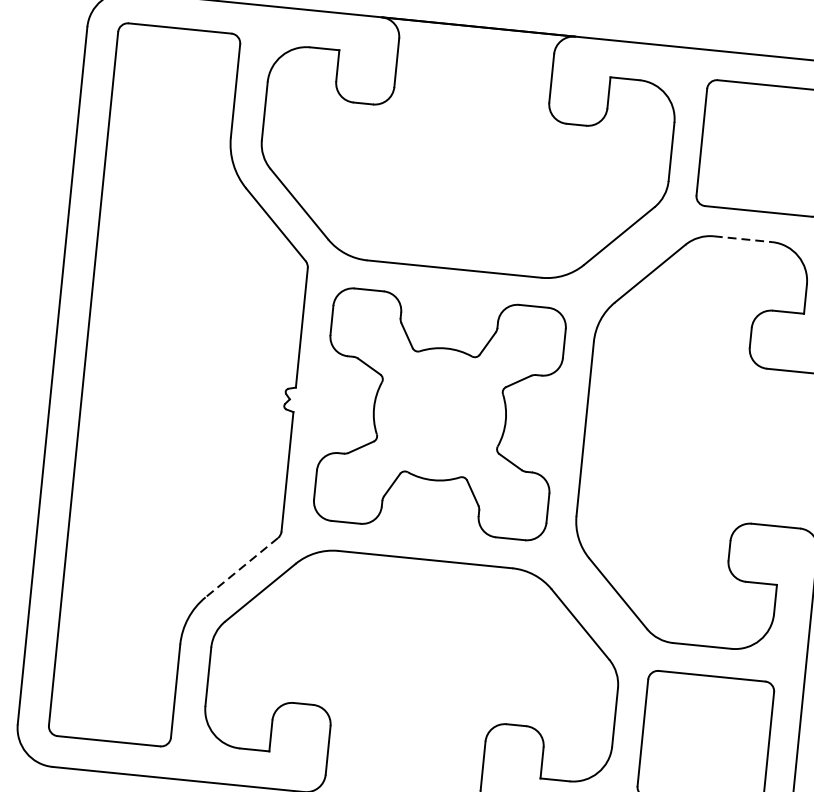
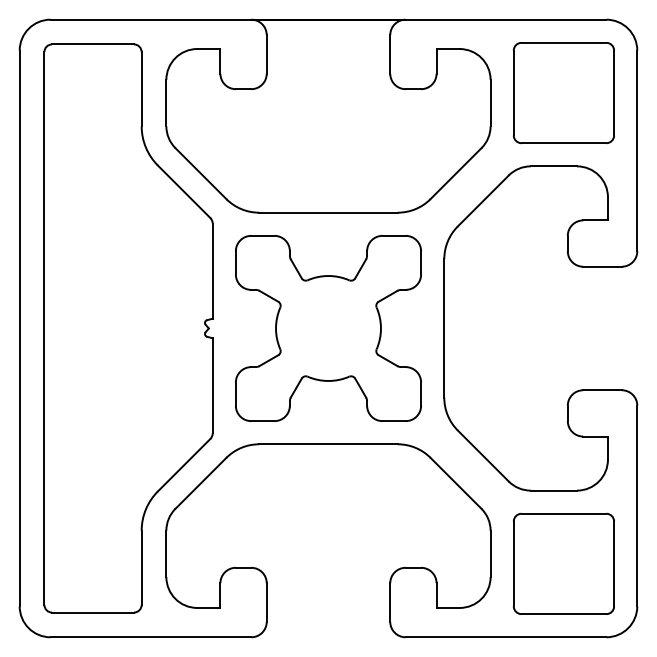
line: (743, 239) -> (554, 166), dashed -> solid
line: (240, 568) -> (183, 465), dashed -> solid

